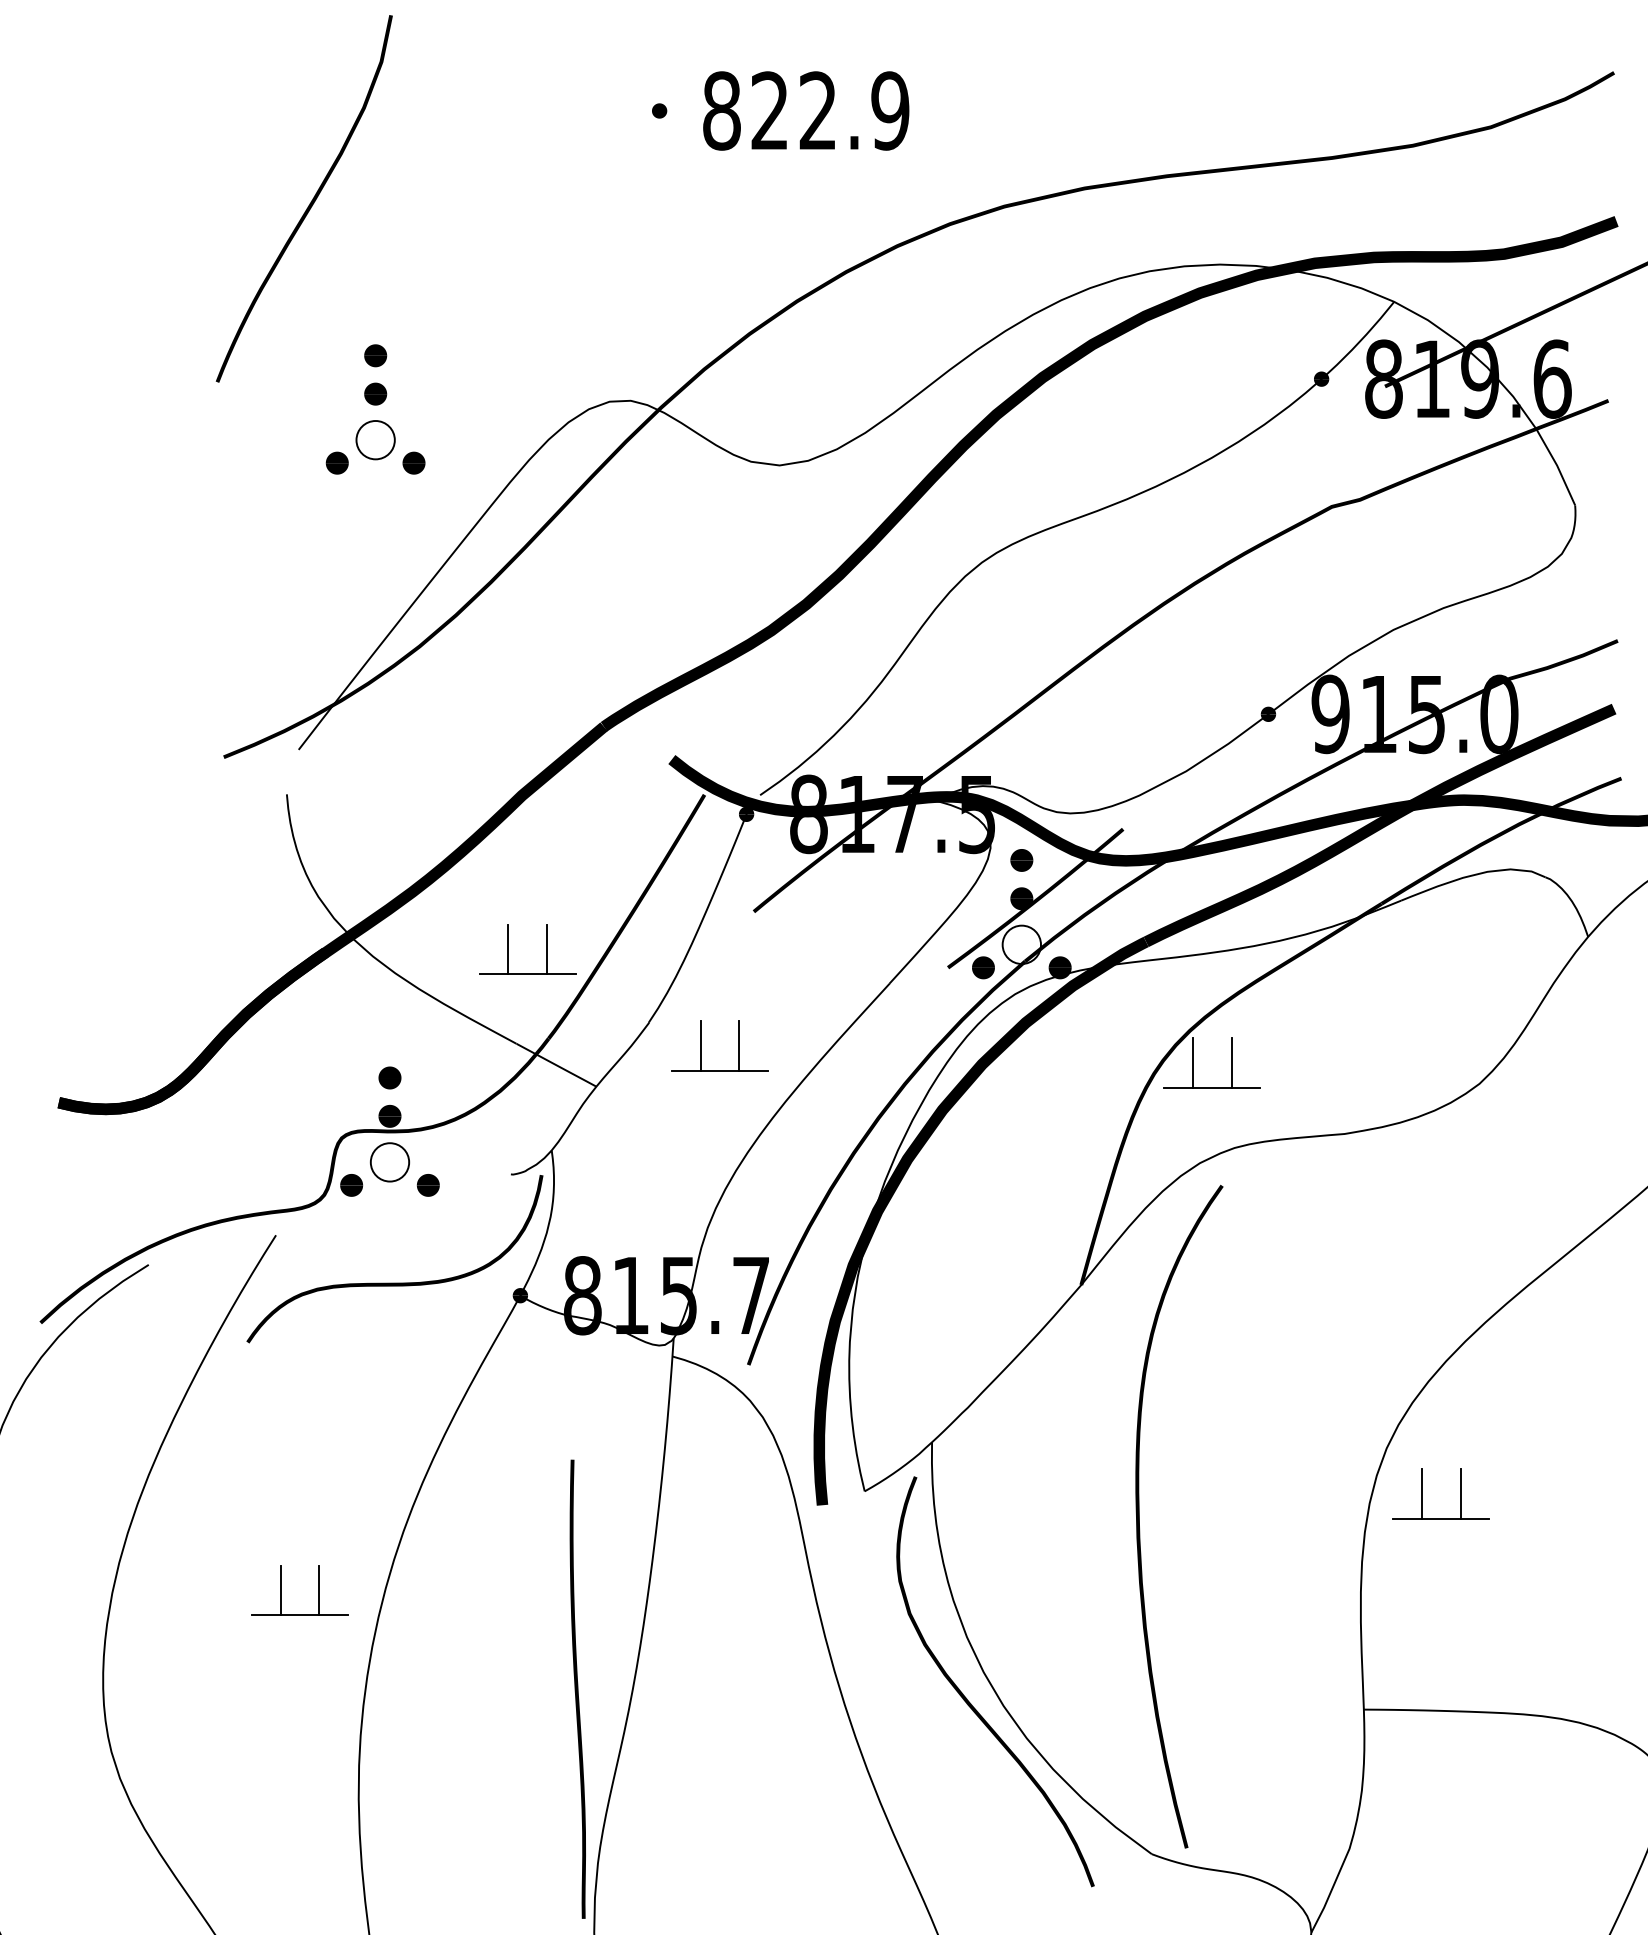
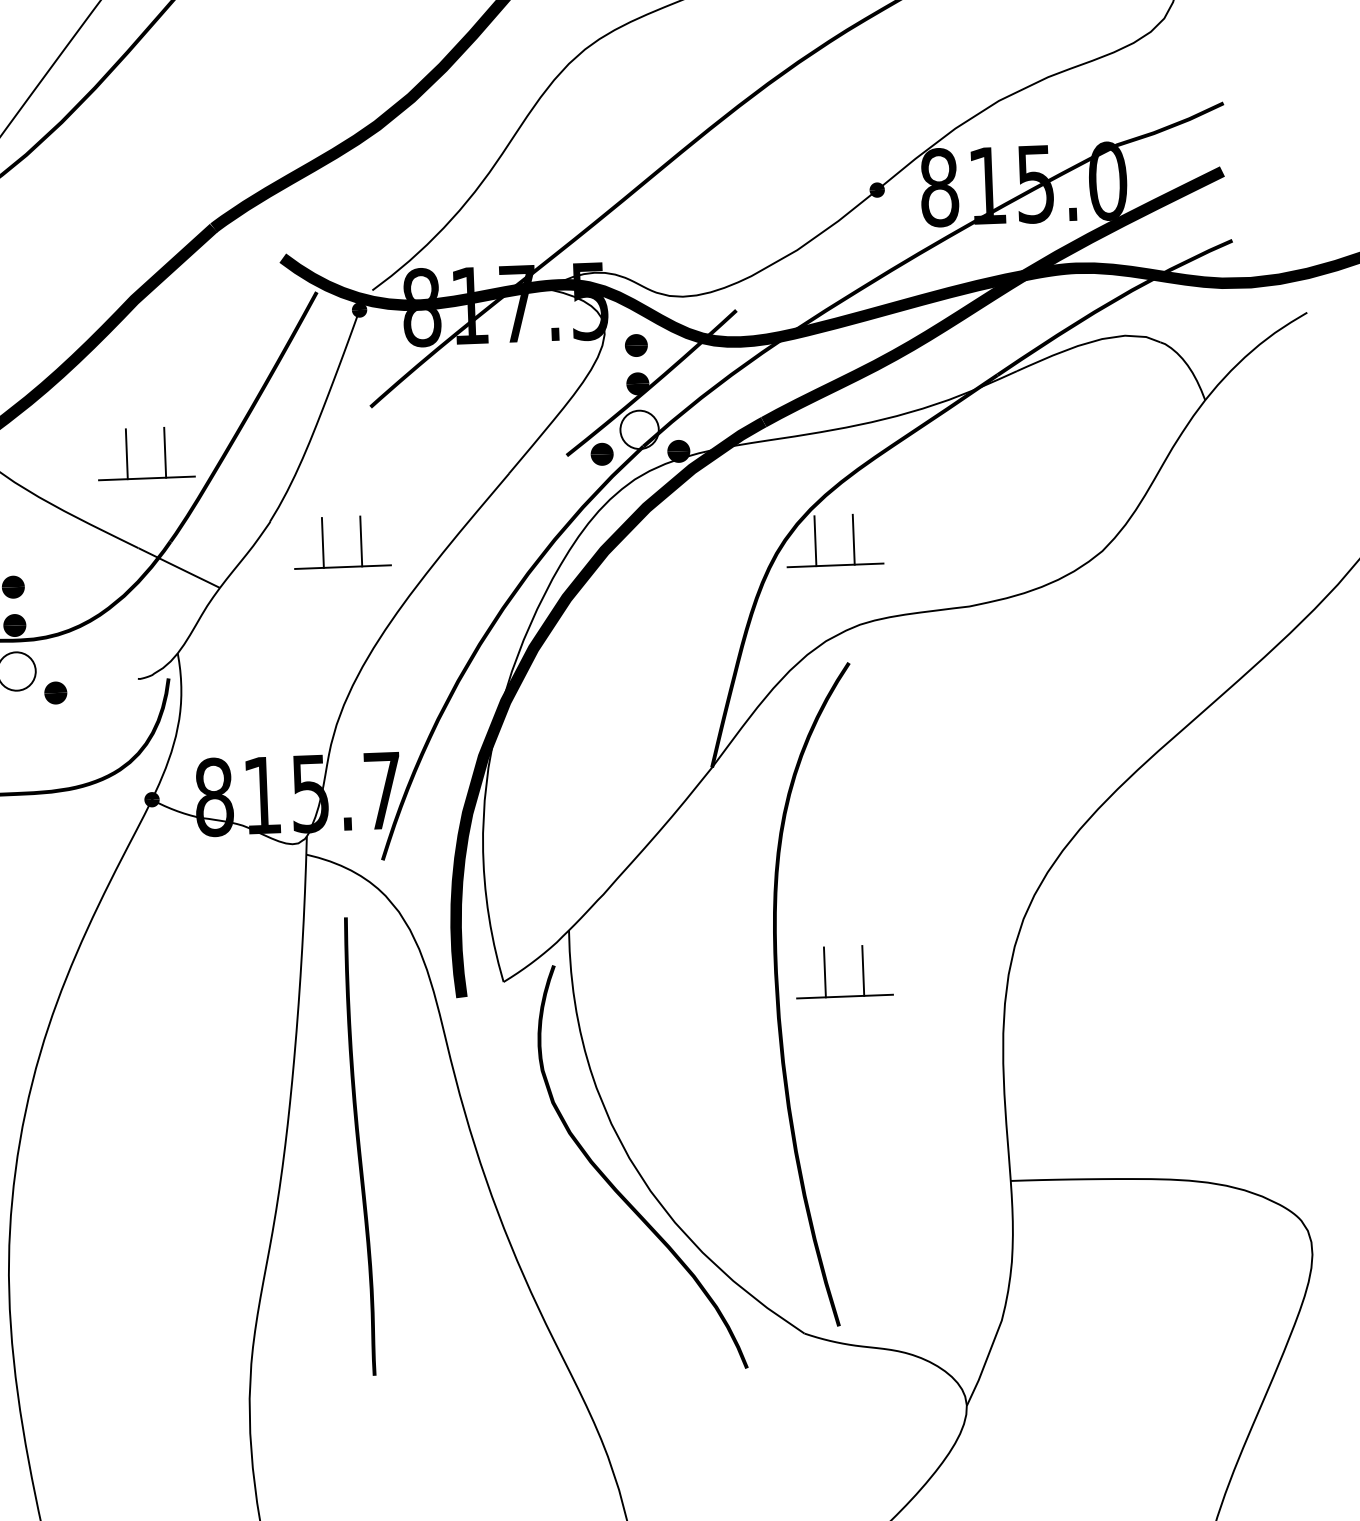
text: (1330, 714) -> (939, 187), 915.0 -> 815.0
part: (1422, 1493) -> (825, 971), moved
curve: (577, 1688) -> (359, 1145), moved

